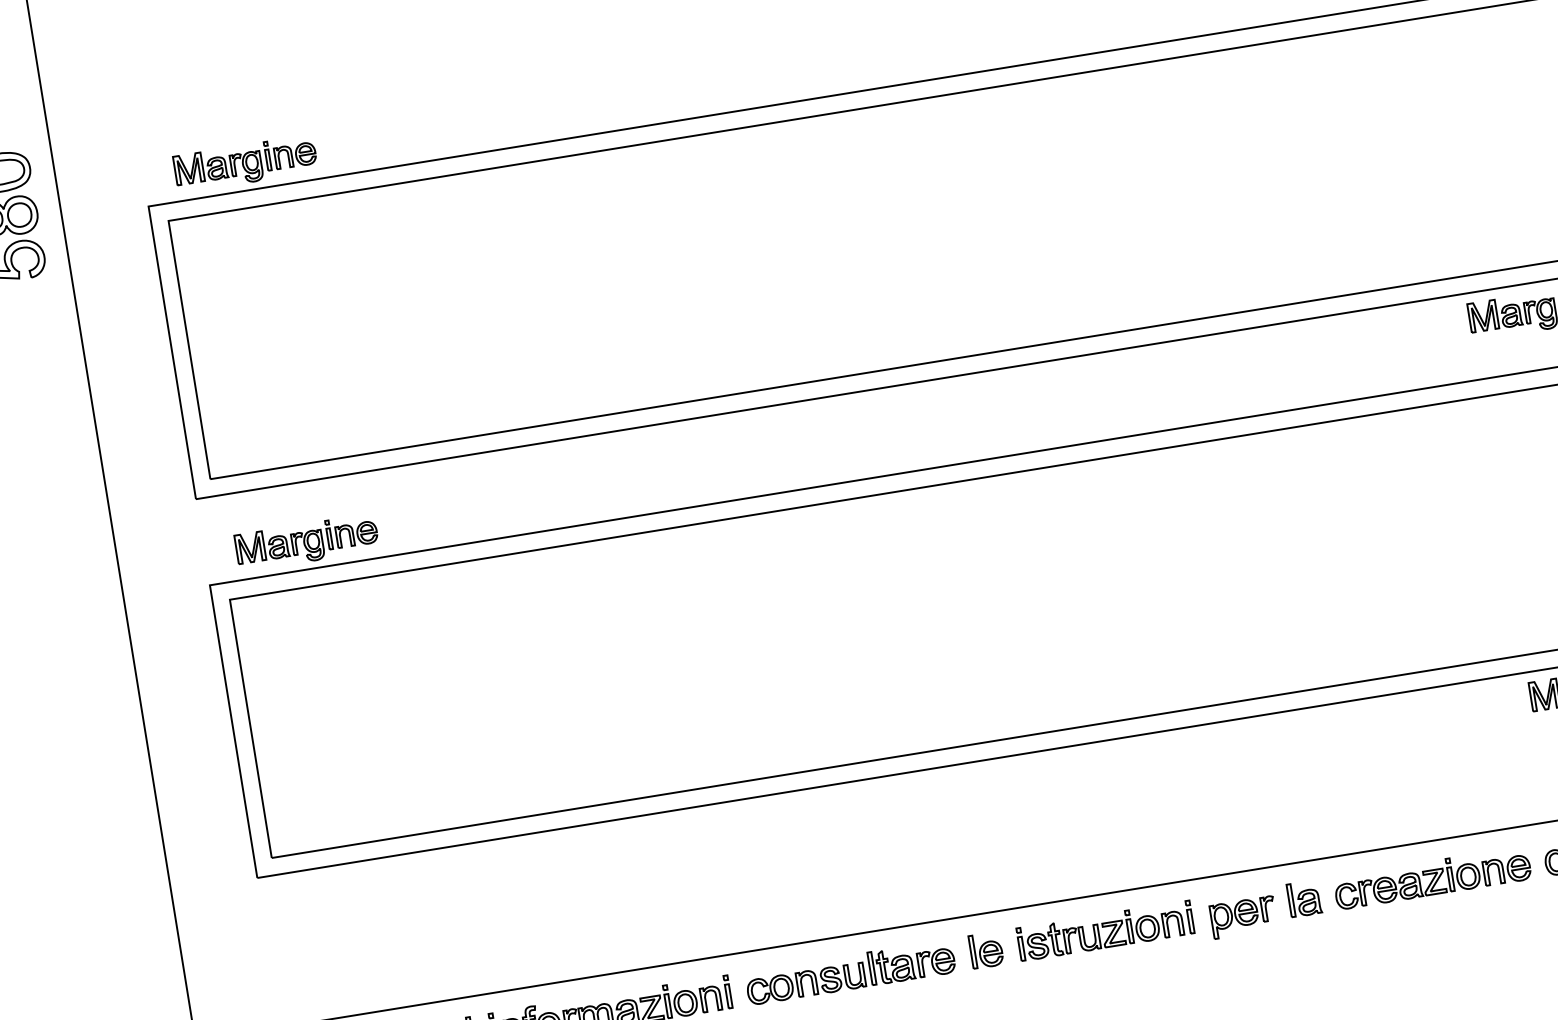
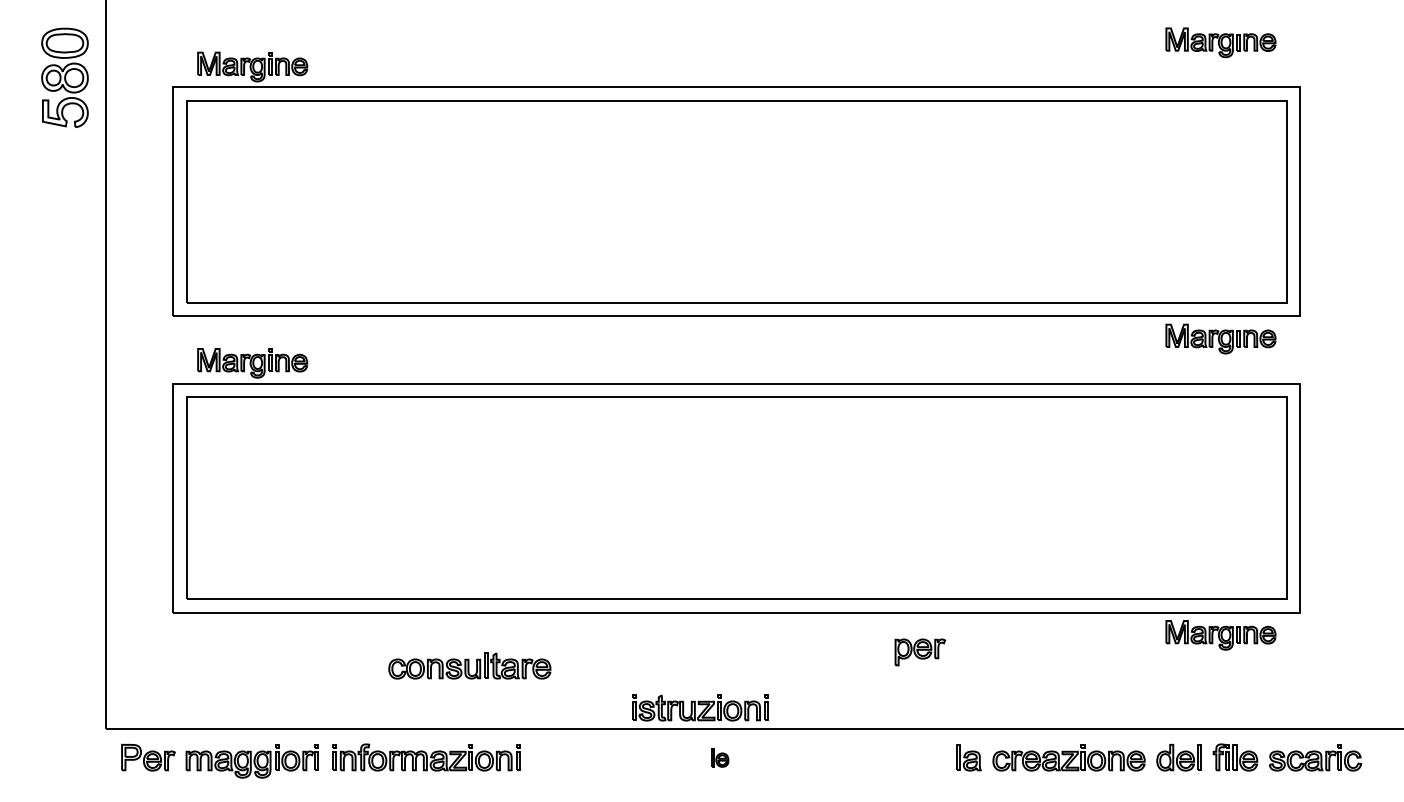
part: (1242, 917) -> (919, 652), moved
part: (1105, 930) -> (700, 707), moved
part: (985, 950) -> (719, 757), size x0.7
part: (849, 972) -> (469, 665), moved

